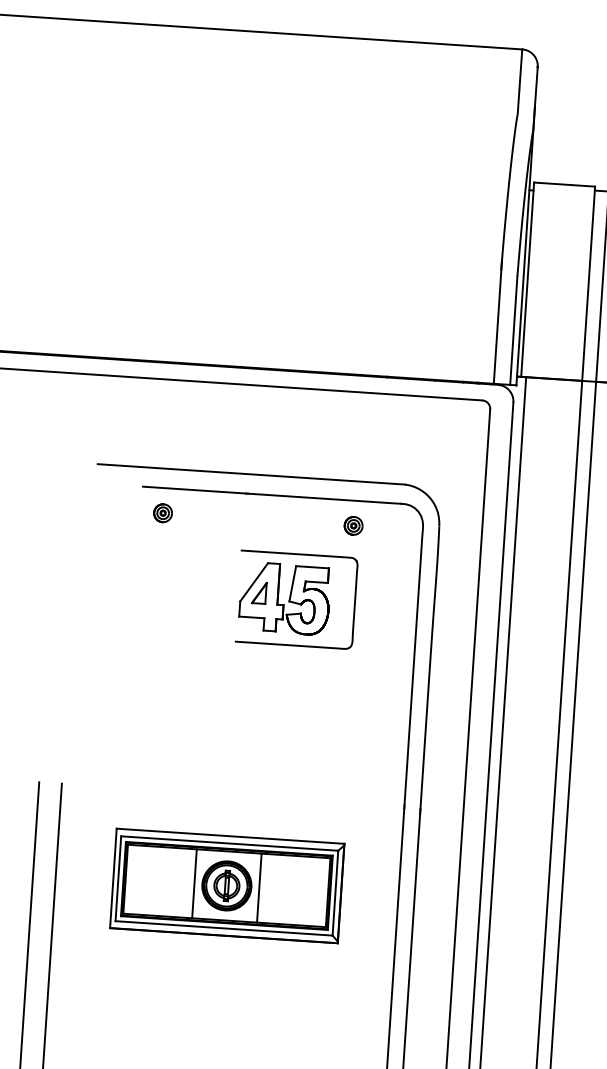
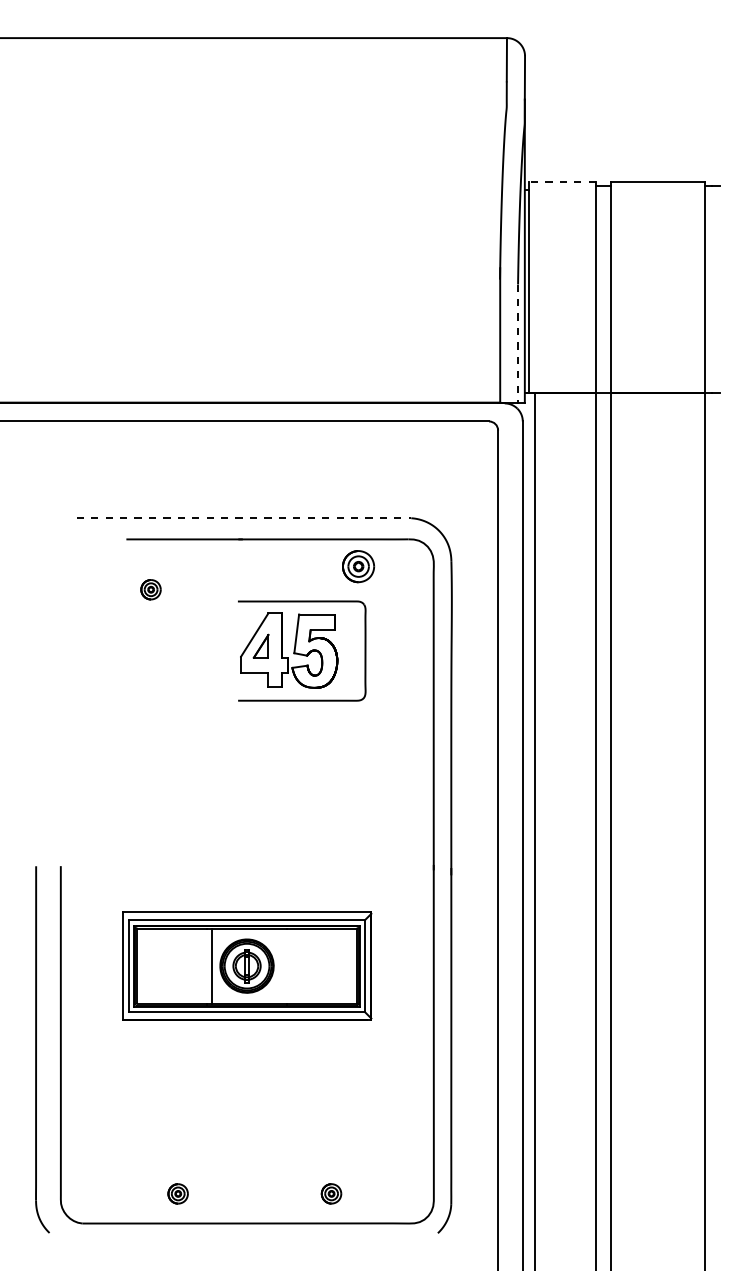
line: (564, 184) -> (562, 181), solid -> dashed
line: (514, 331) -> (518, 344), solid -> dashed
line: (251, 474) -> (244, 518), solid -> dashed
part: (162, 512) -> (150, 589), moved
part: (353, 525) -> (358, 566), size x1.6
line: (259, 887) -> (282, 965), removed

